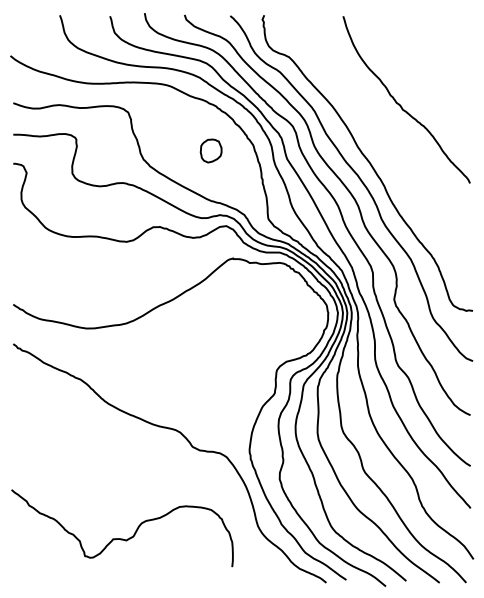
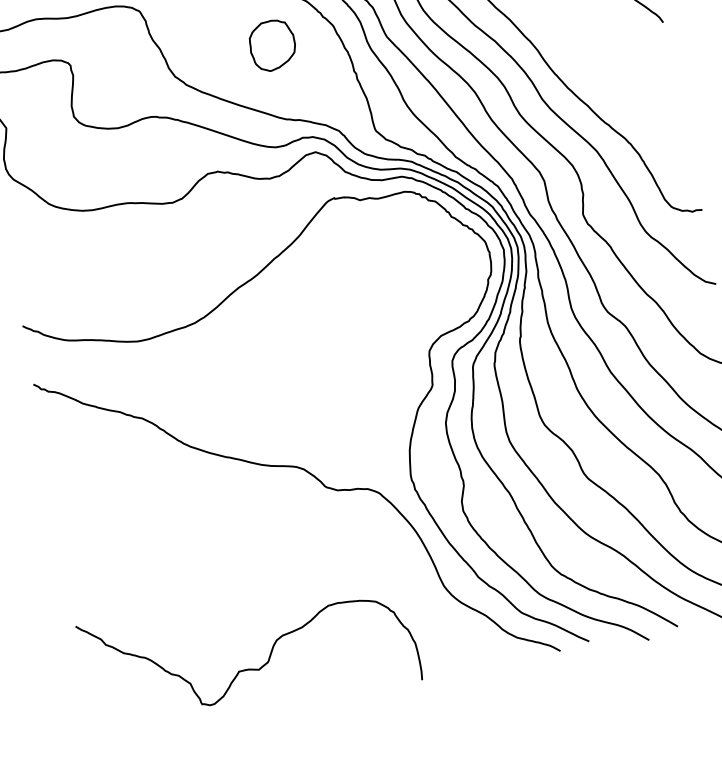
part: (210, 150) -> (271, 45), size x1.43
curve: (122, 538) -> (252, 667), moved

